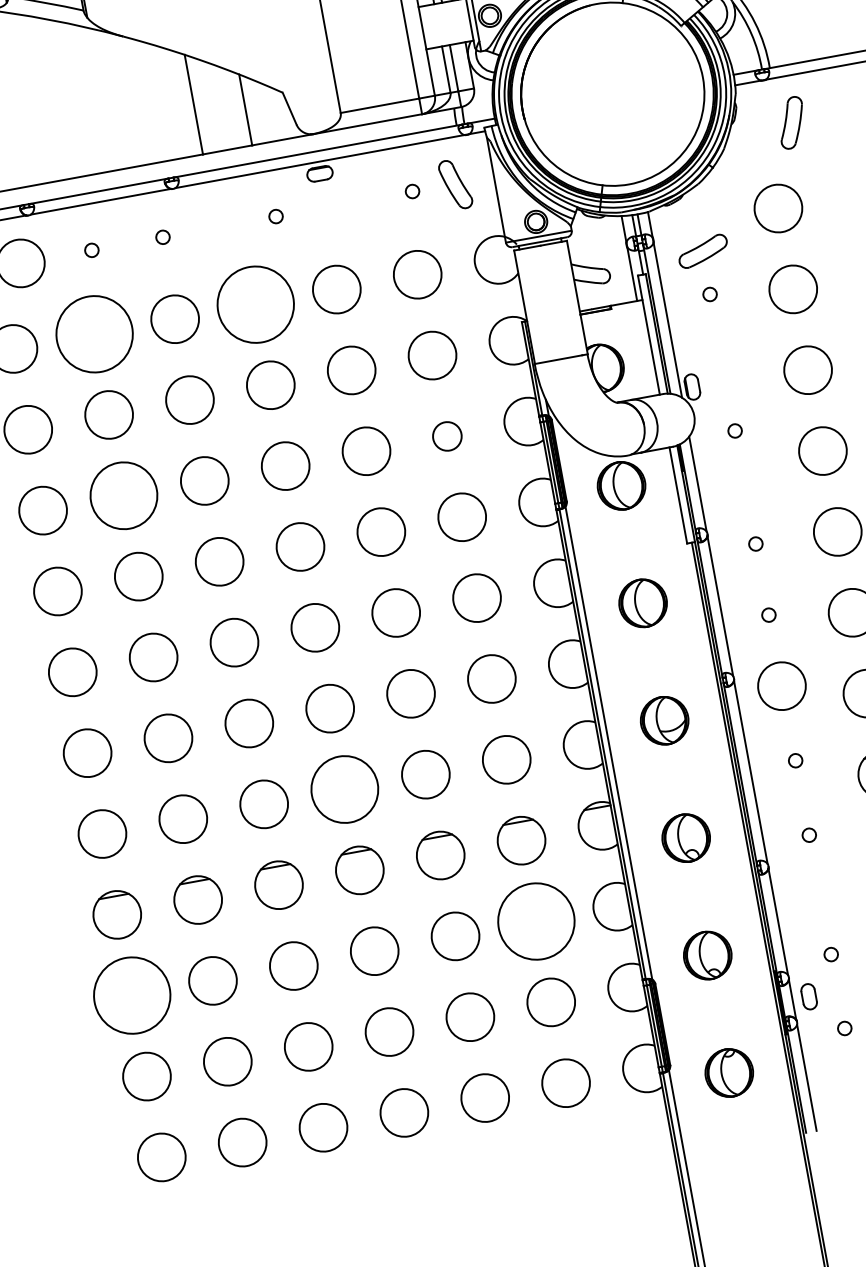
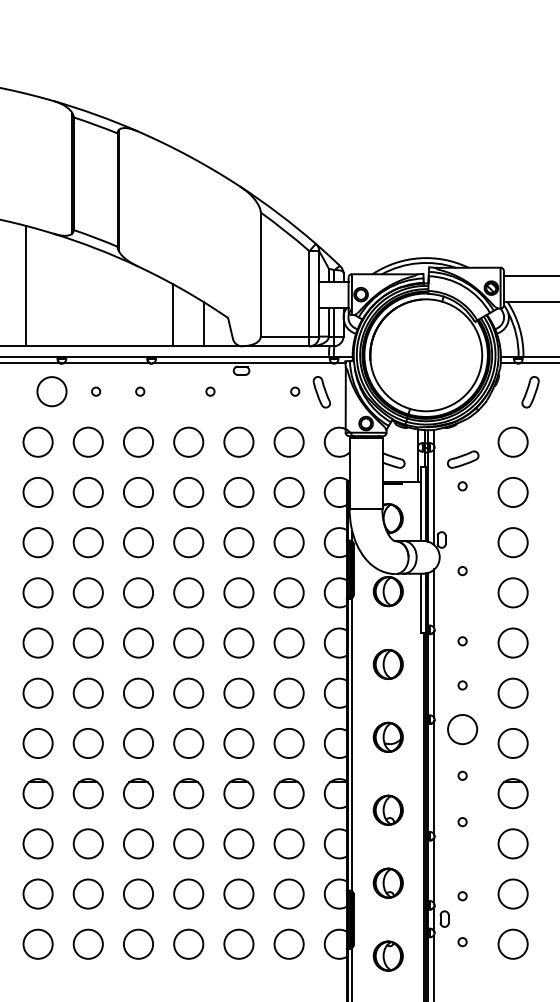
circle: (255, 303) -> (188, 441), size x0.62
circle: (92, 333) -> (87, 441), size x0.62
circle: (446, 436) -> (288, 542), size x1.67
circle: (122, 495) -> (87, 542), size x0.71
circle: (344, 789) -> (188, 743), size x0.71
circle: (535, 921) -> (288, 843), size x0.62
circle: (131, 995) -> (37, 843), size x0.62

